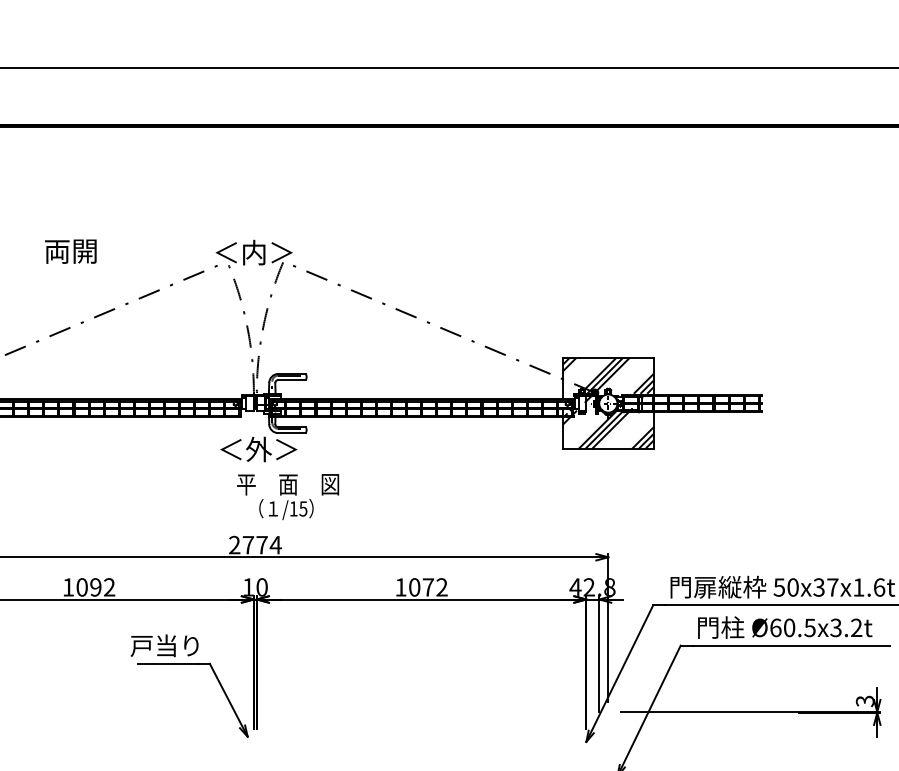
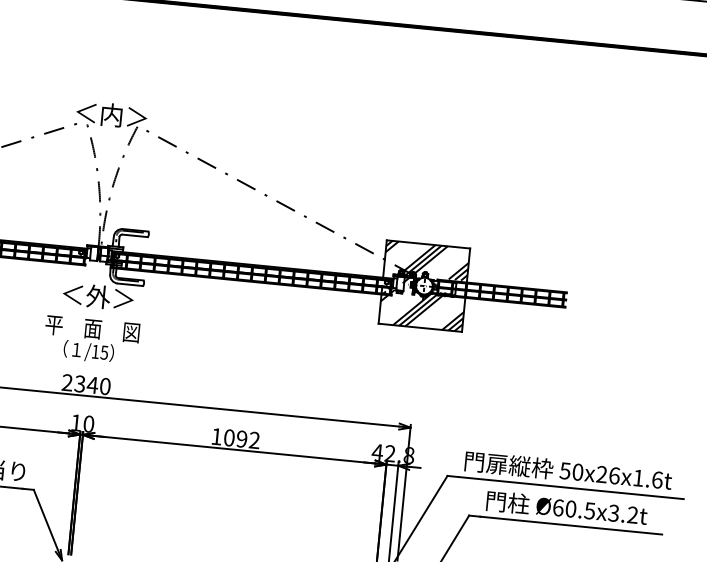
text: (288, 497) -> (91, 340), moved
text: (261, 544) -> (92, 384), 2774 -> 2340
text: (428, 587) -> (242, 439), 1072 -> 1092
text: (825, 587) -> (607, 475), 50x37x1.6t -> 50x26x1.6t

